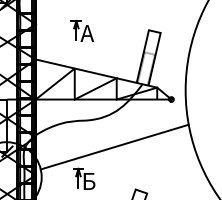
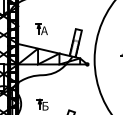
line: (114, 146) -> (58, 88), removed

